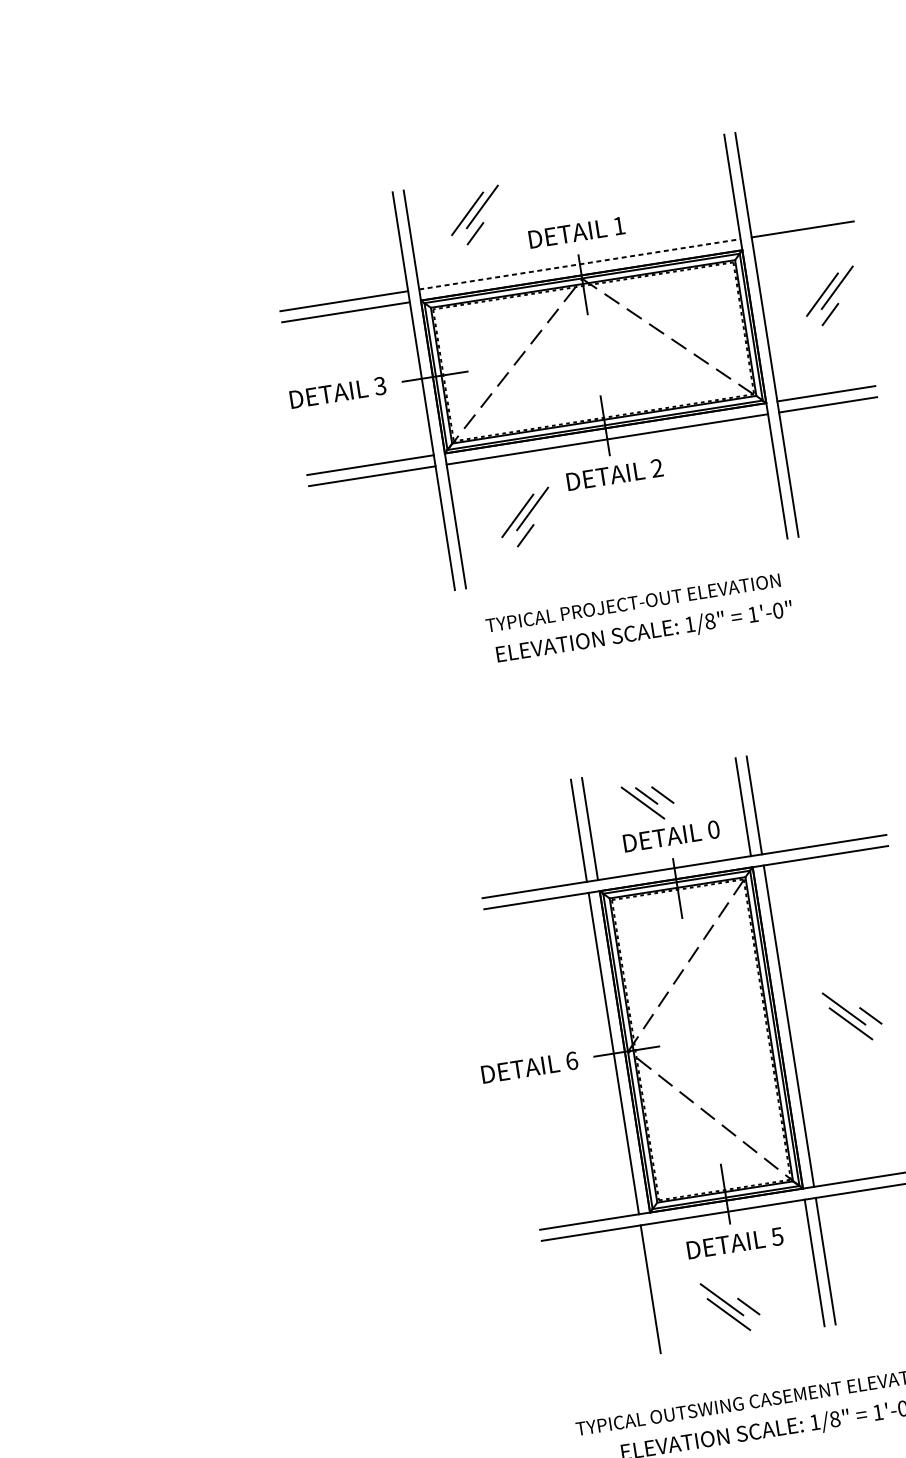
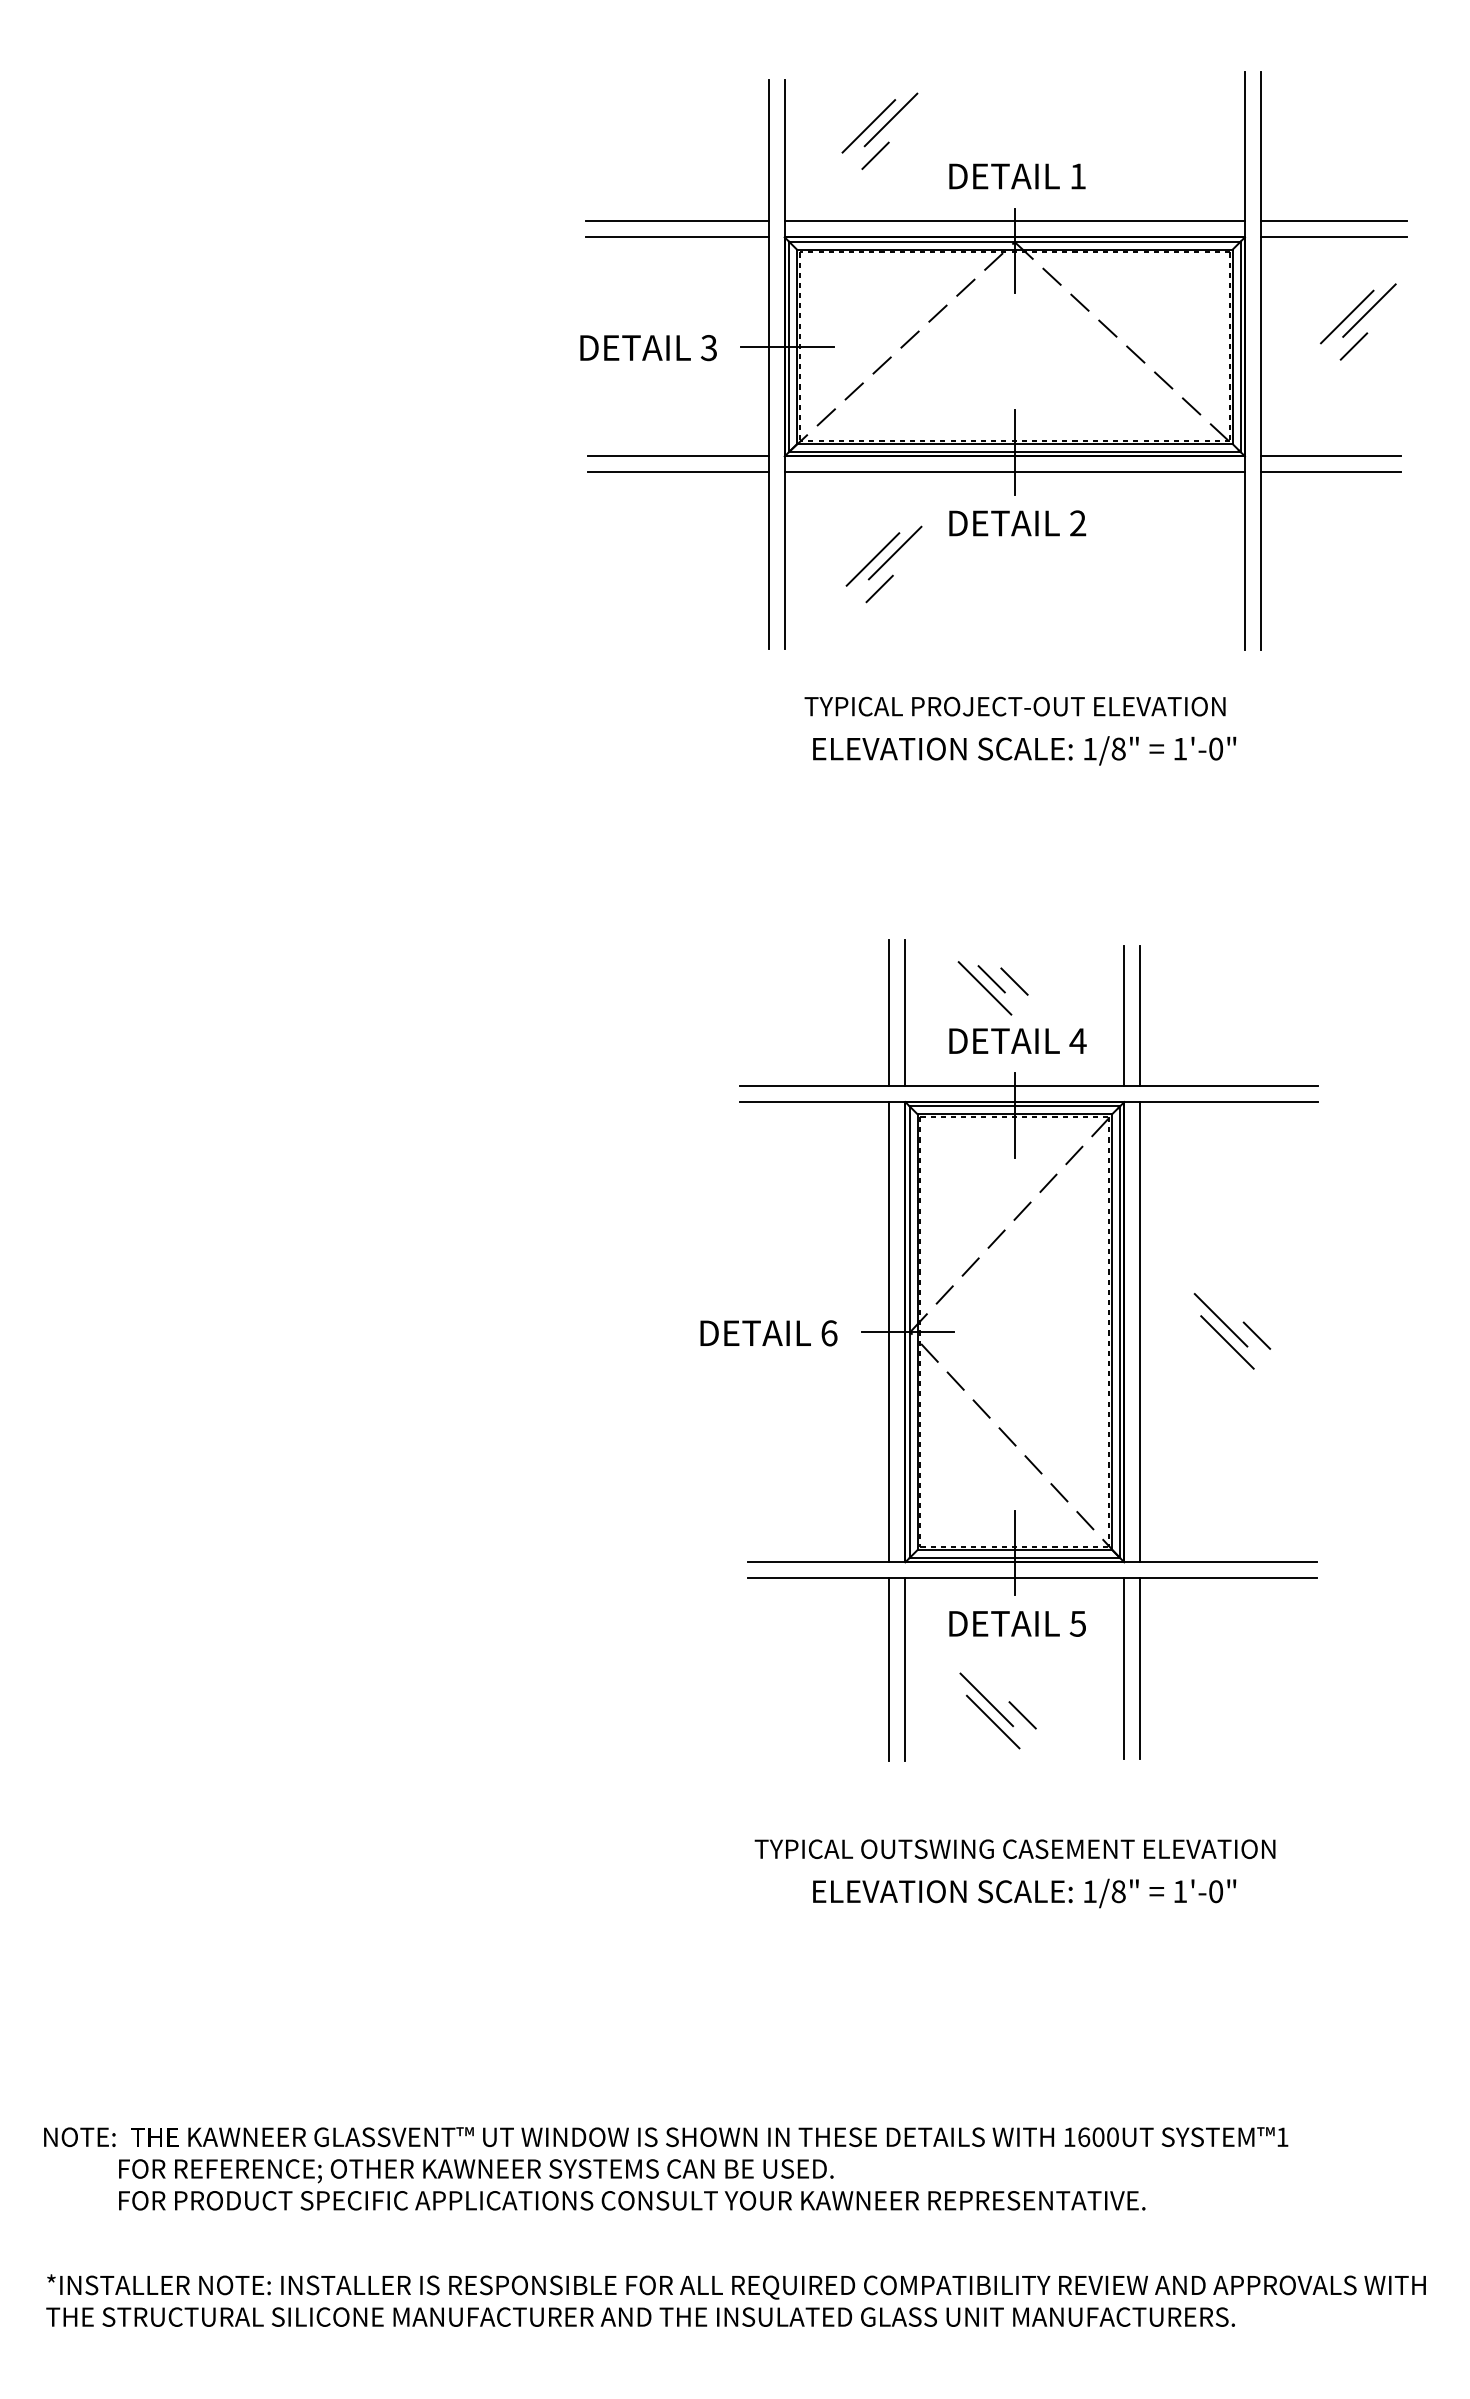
line: (804, 240) -> (1333, 237), added
line: (580, 264) -> (1015, 221), dashed -> solid
text: (713, 830) -> (1077, 1041), 0 -> 4
line: (661, 1287) -> (905, 1669), added

